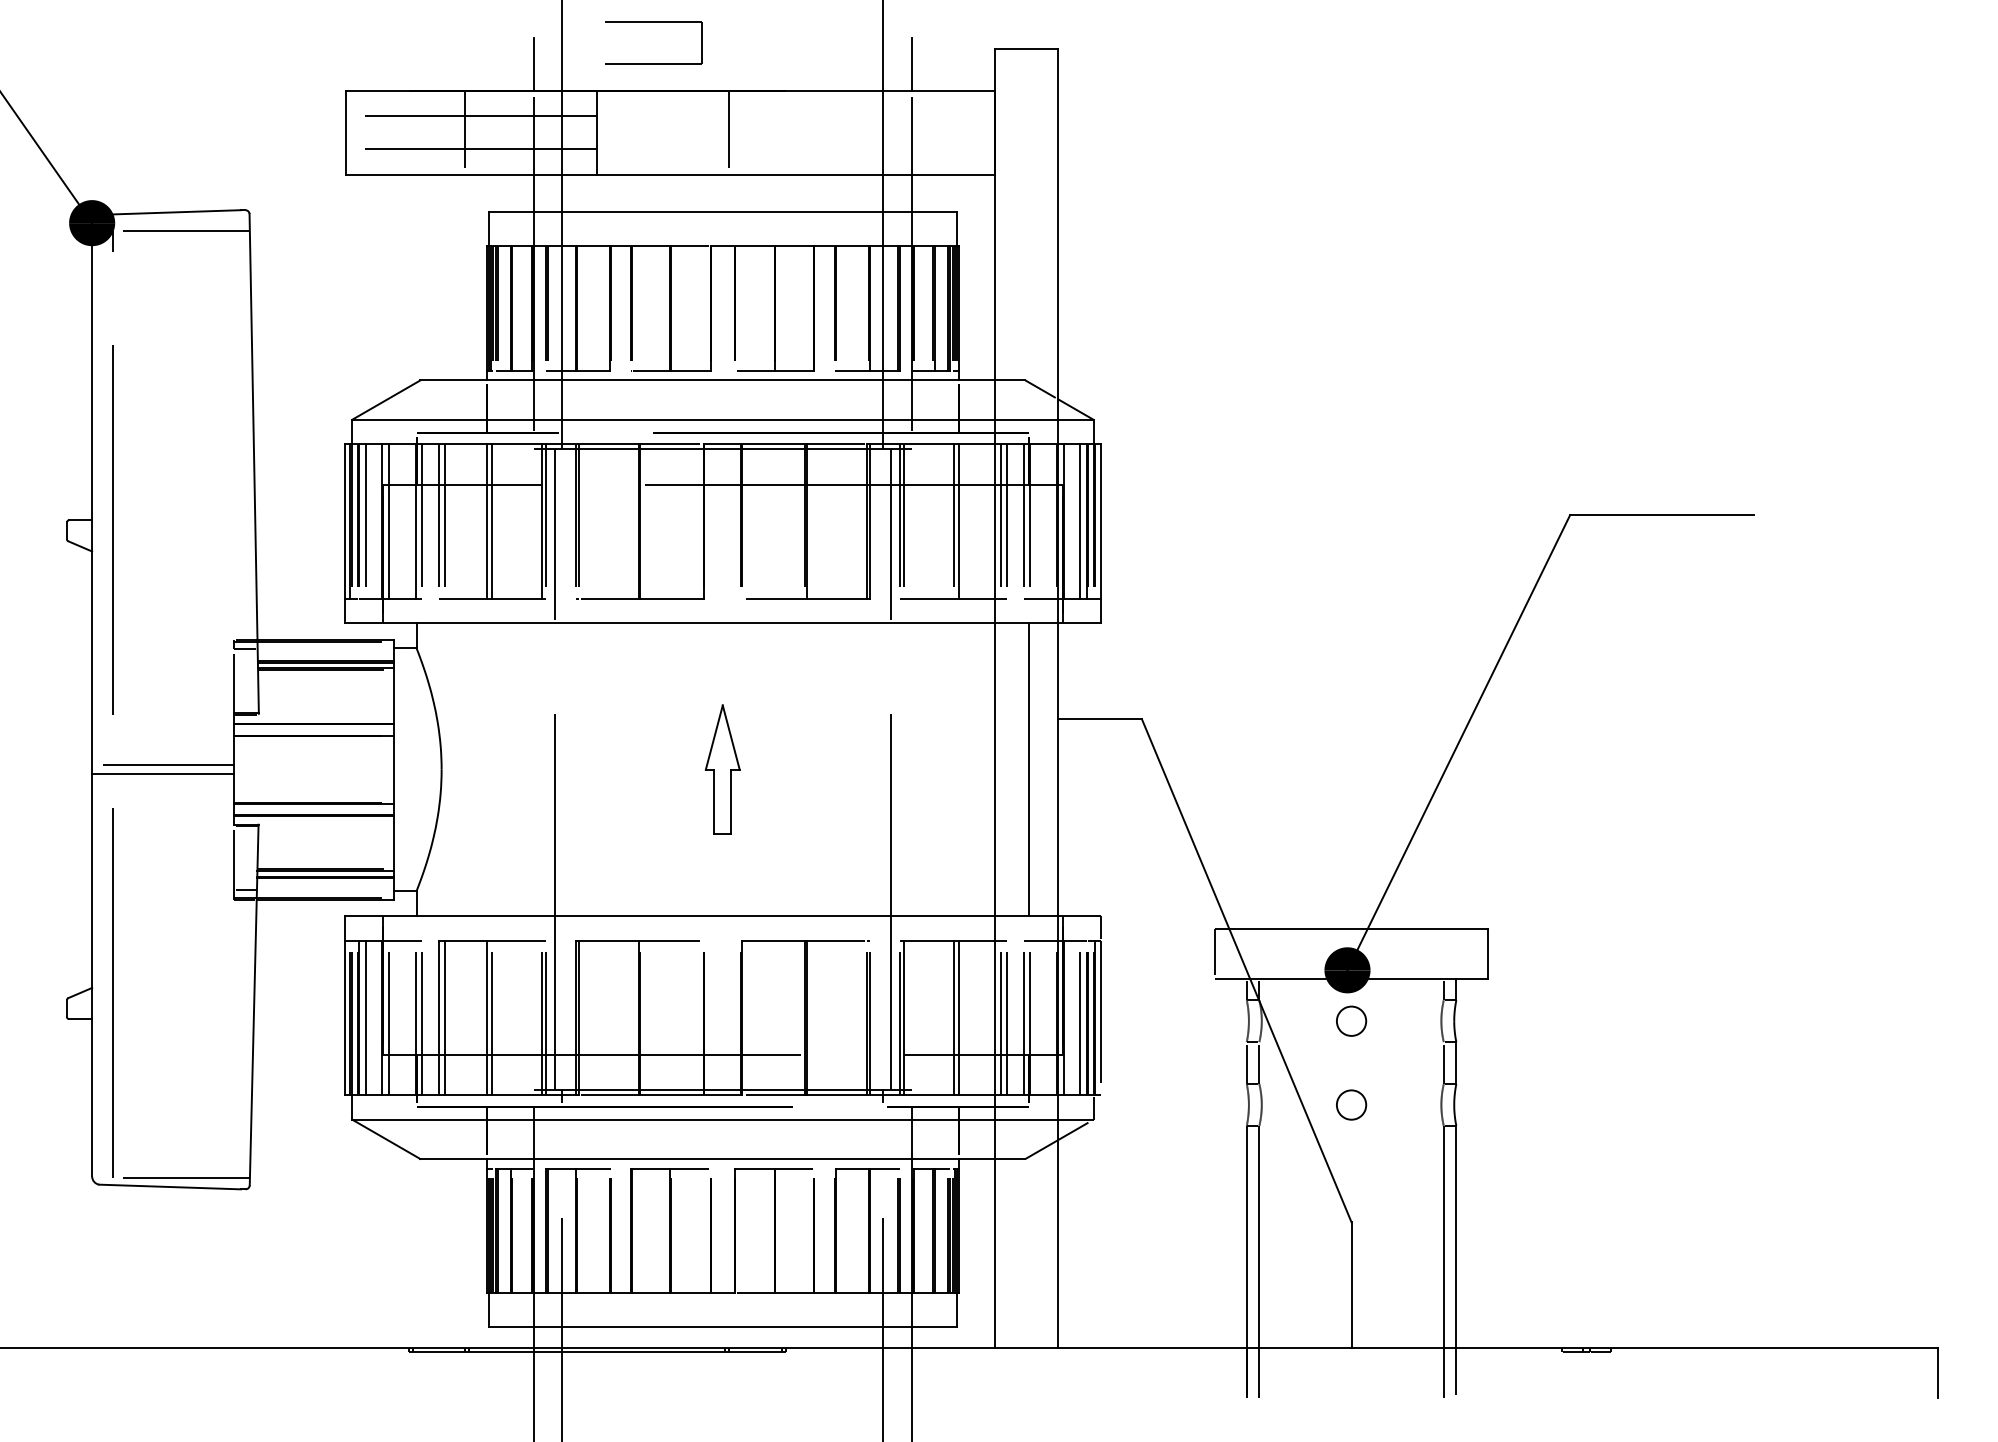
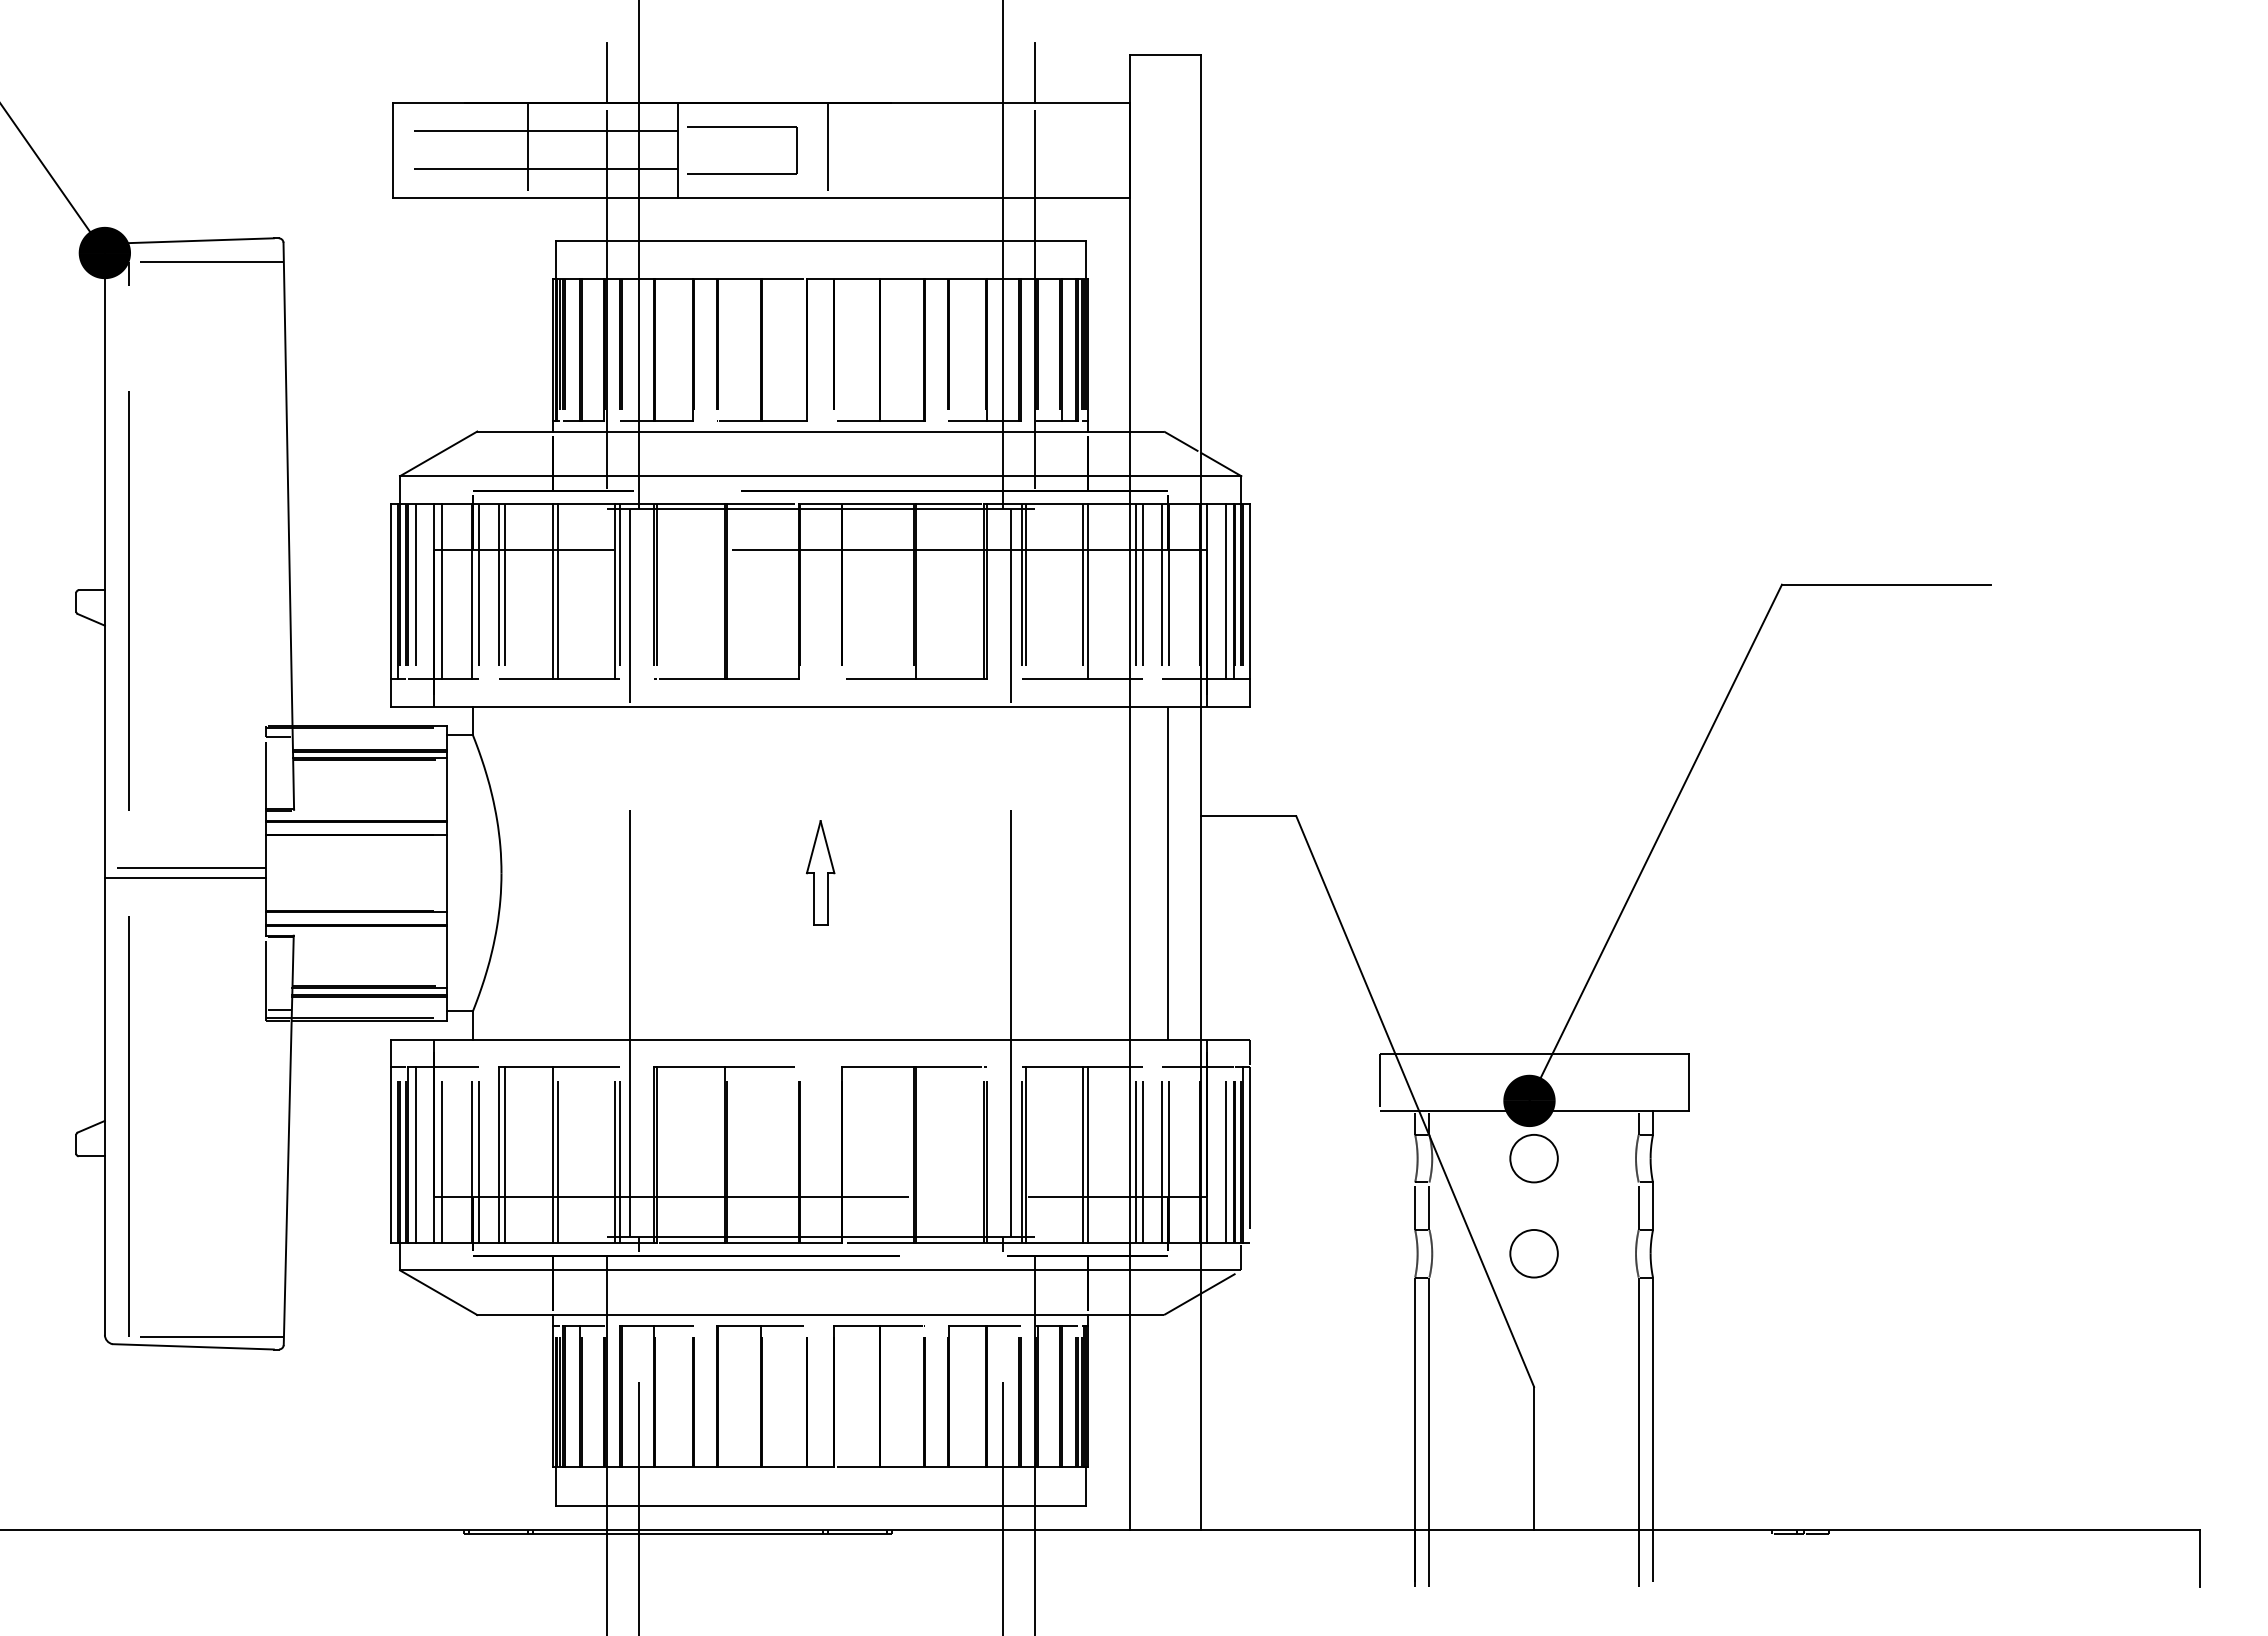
part: (654, 22) -> (742, 127), moved
part: (722, 769) -> (820, 872), size x0.71
part: (1351, 1021) -> (1533, 1158), size x1.43
part: (1351, 1104) -> (1533, 1253), size x1.43

